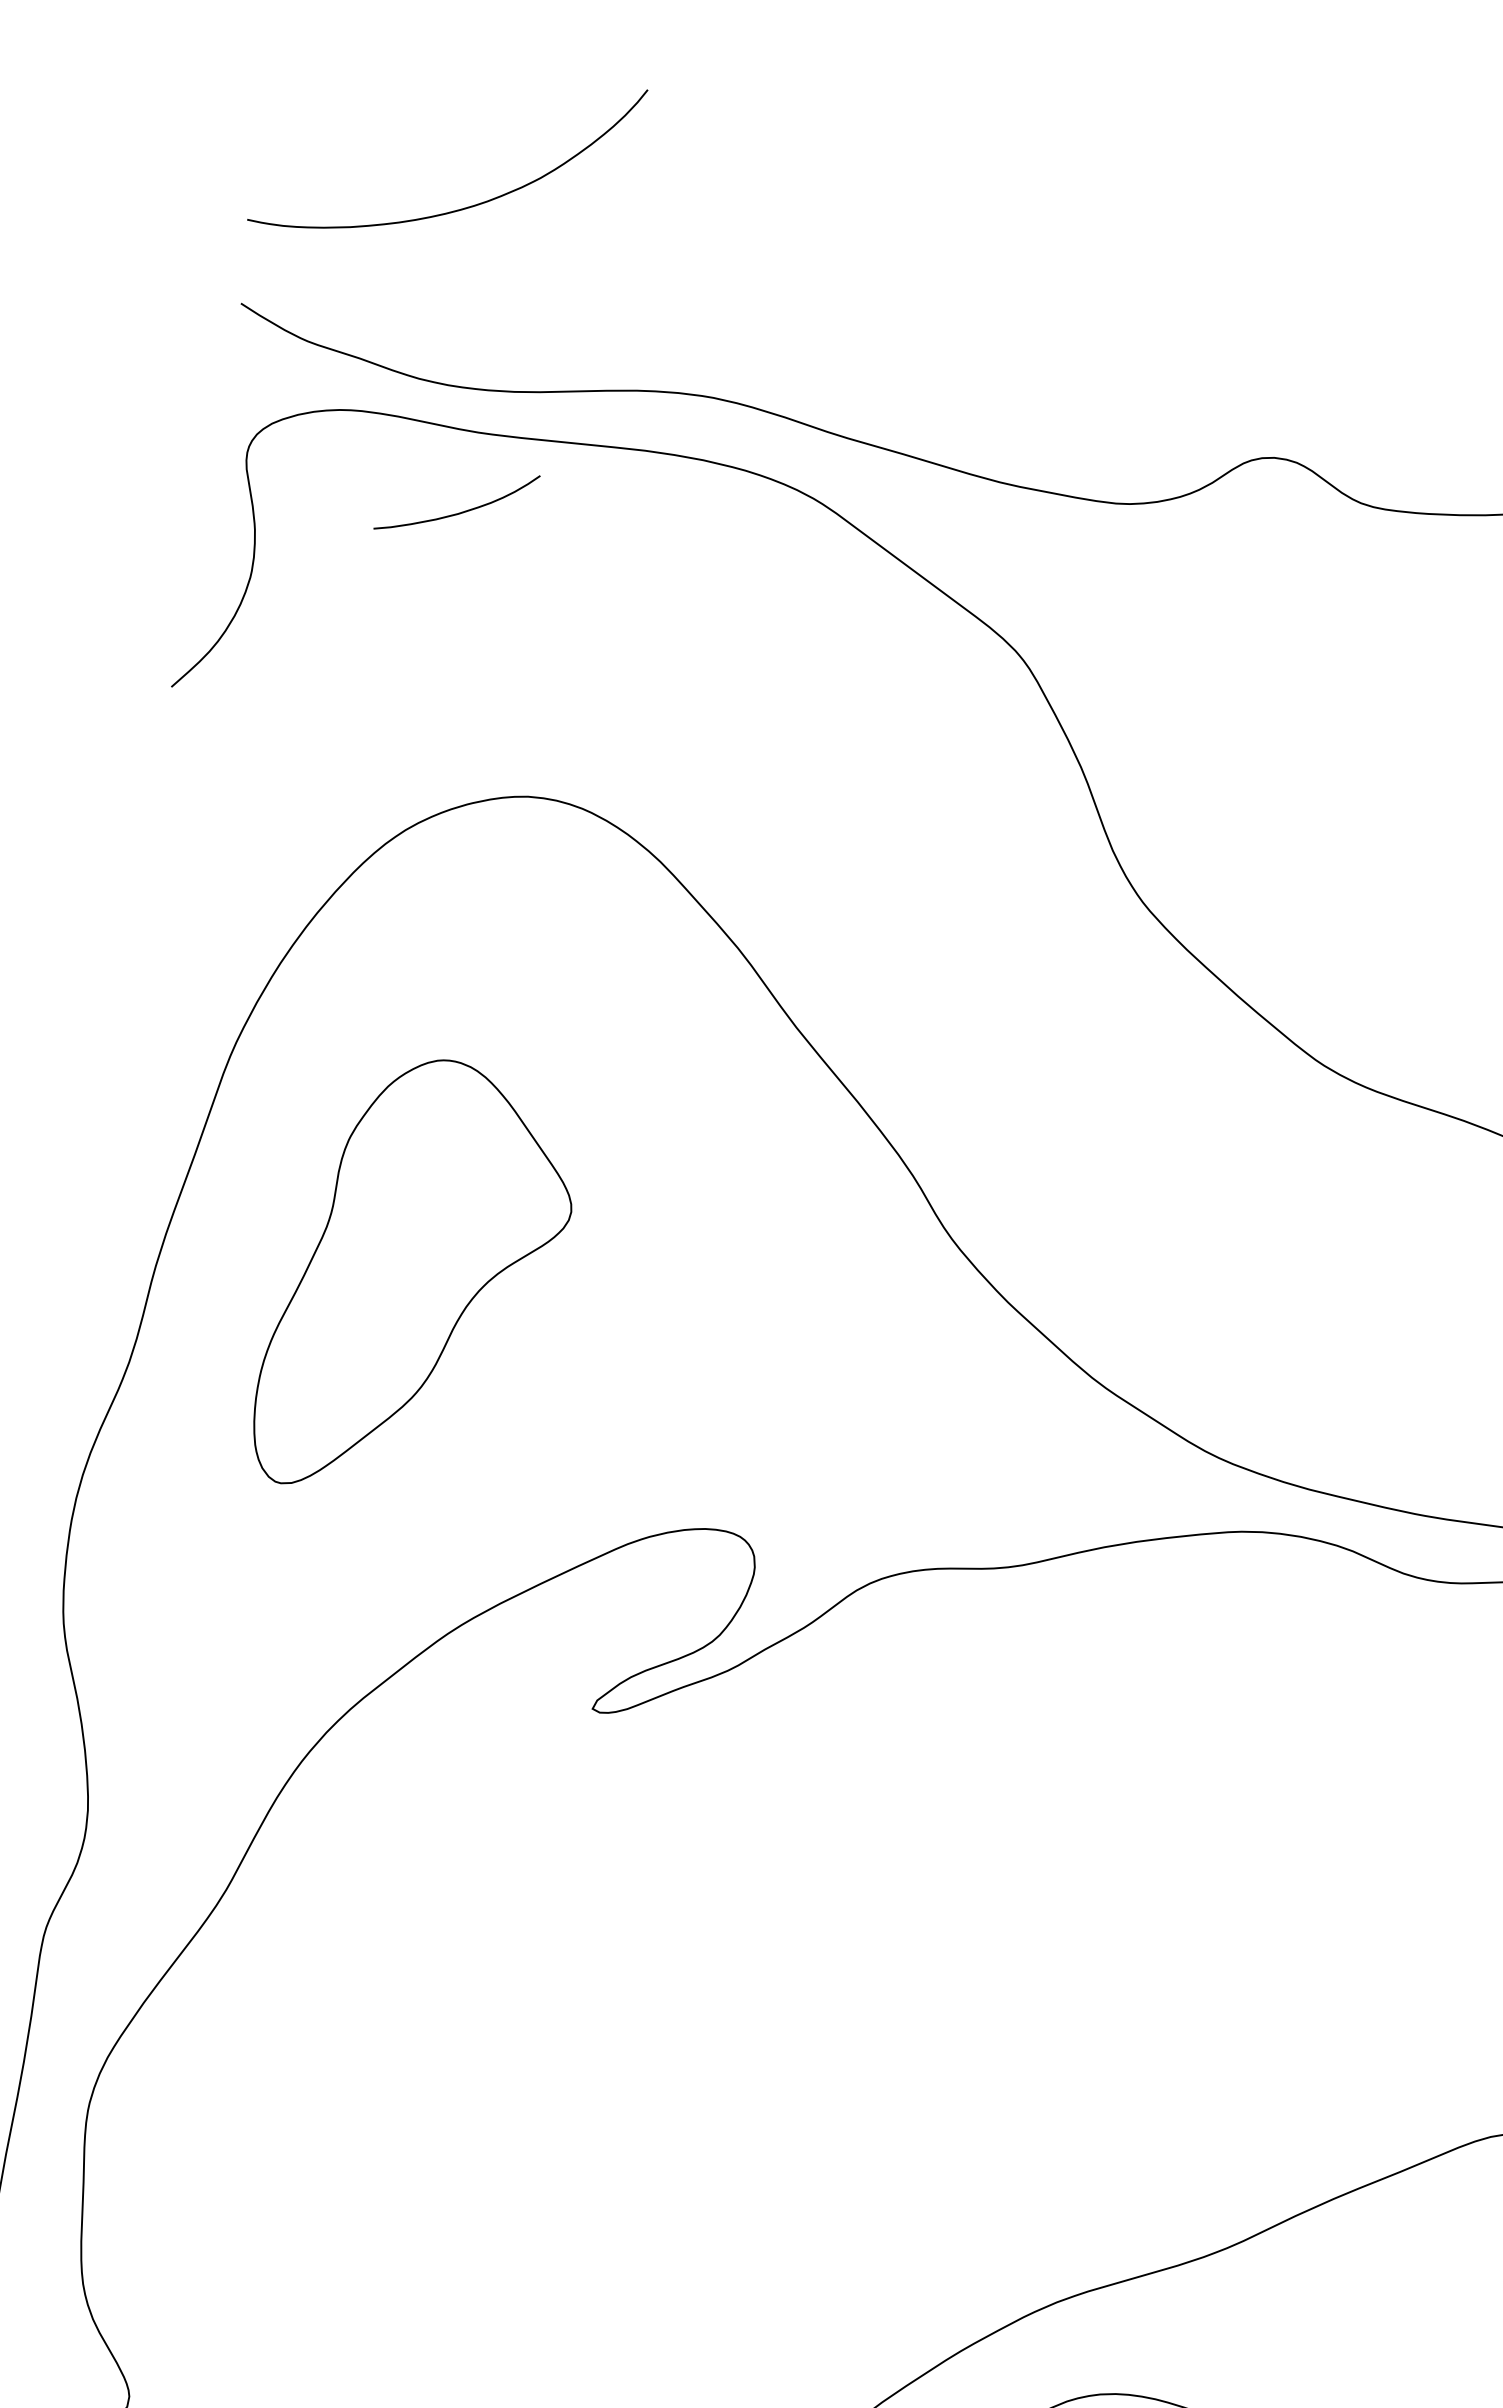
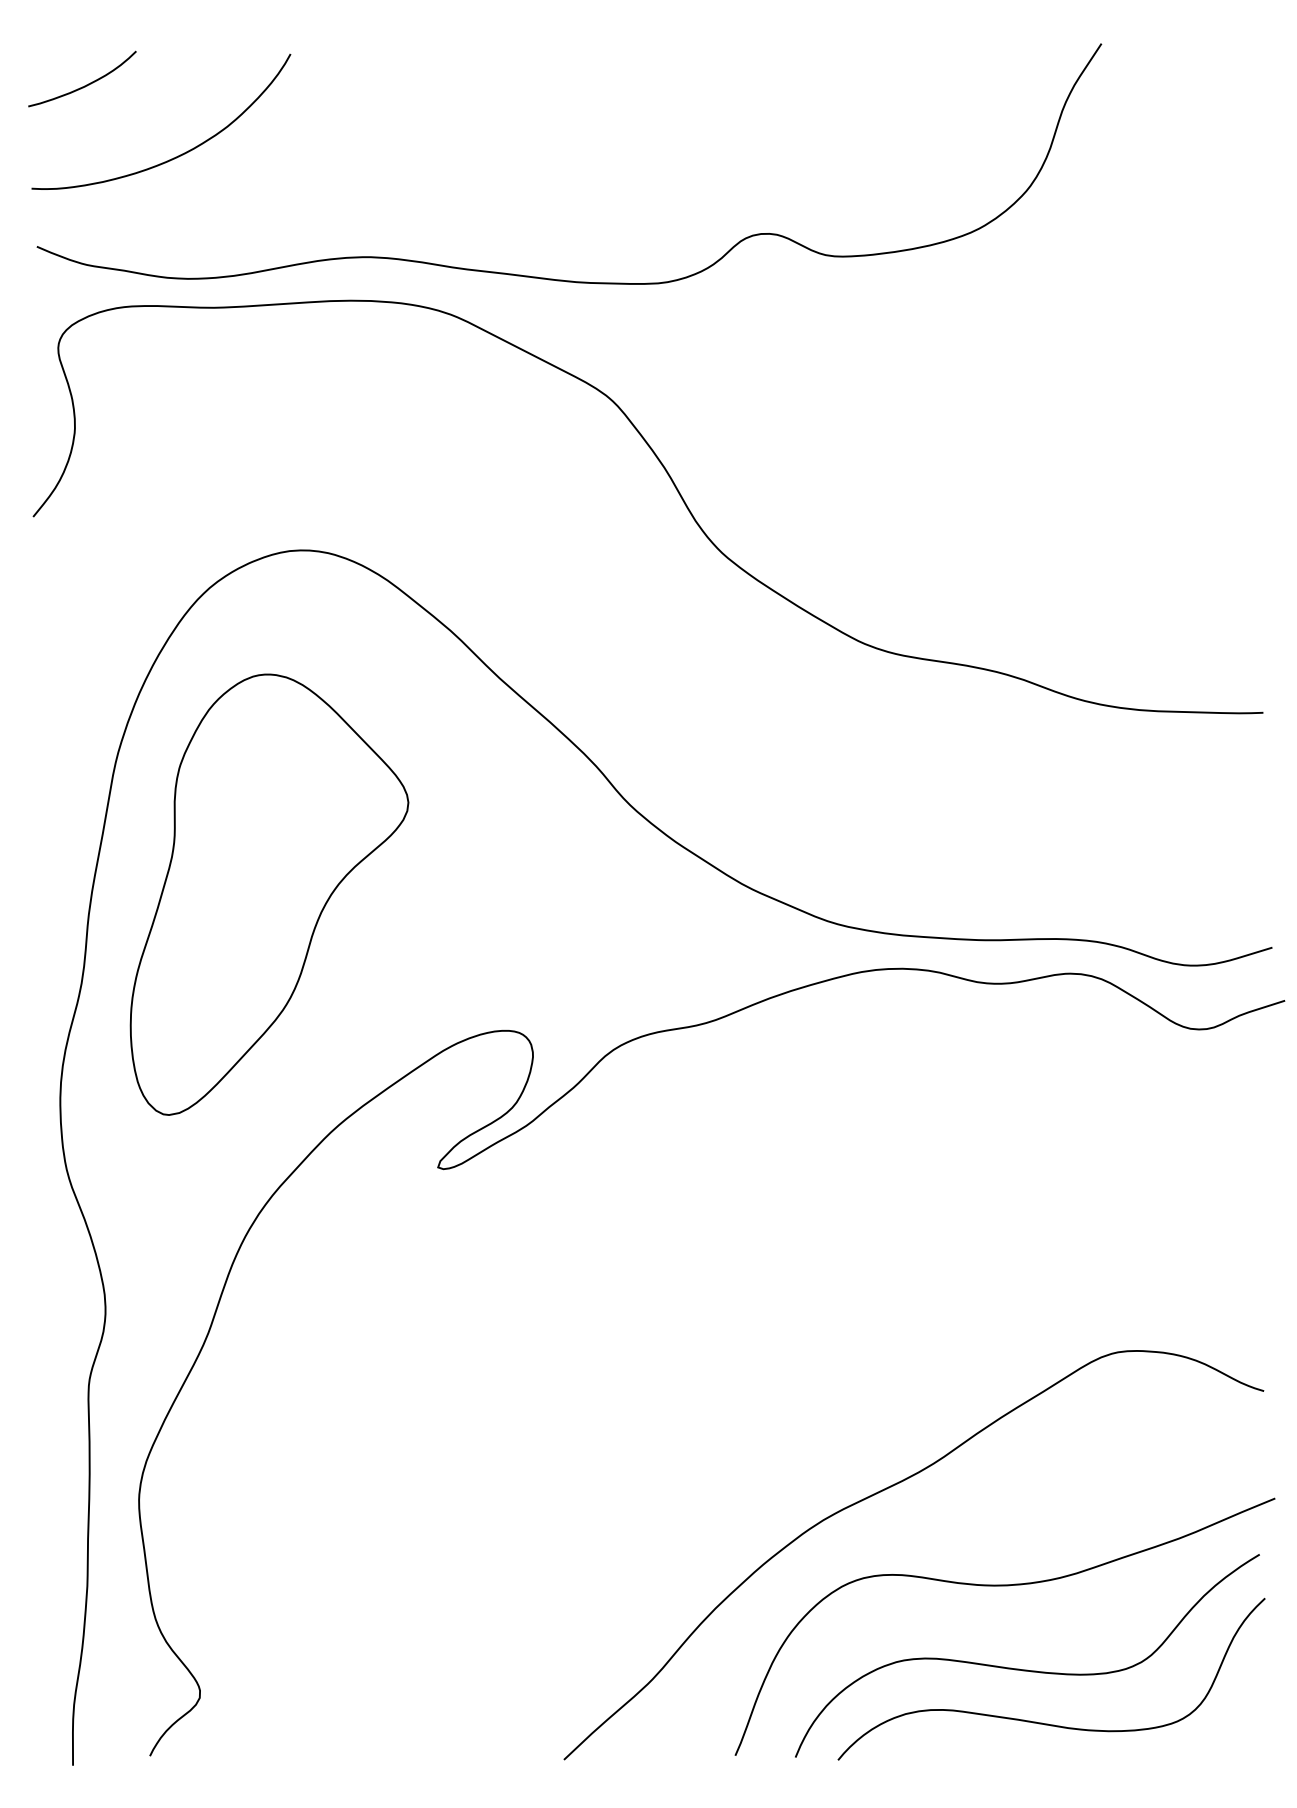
curve: (461, 511) -> (86, 84), moved
part: (417, 1280) -> (269, 894), size x1.43

